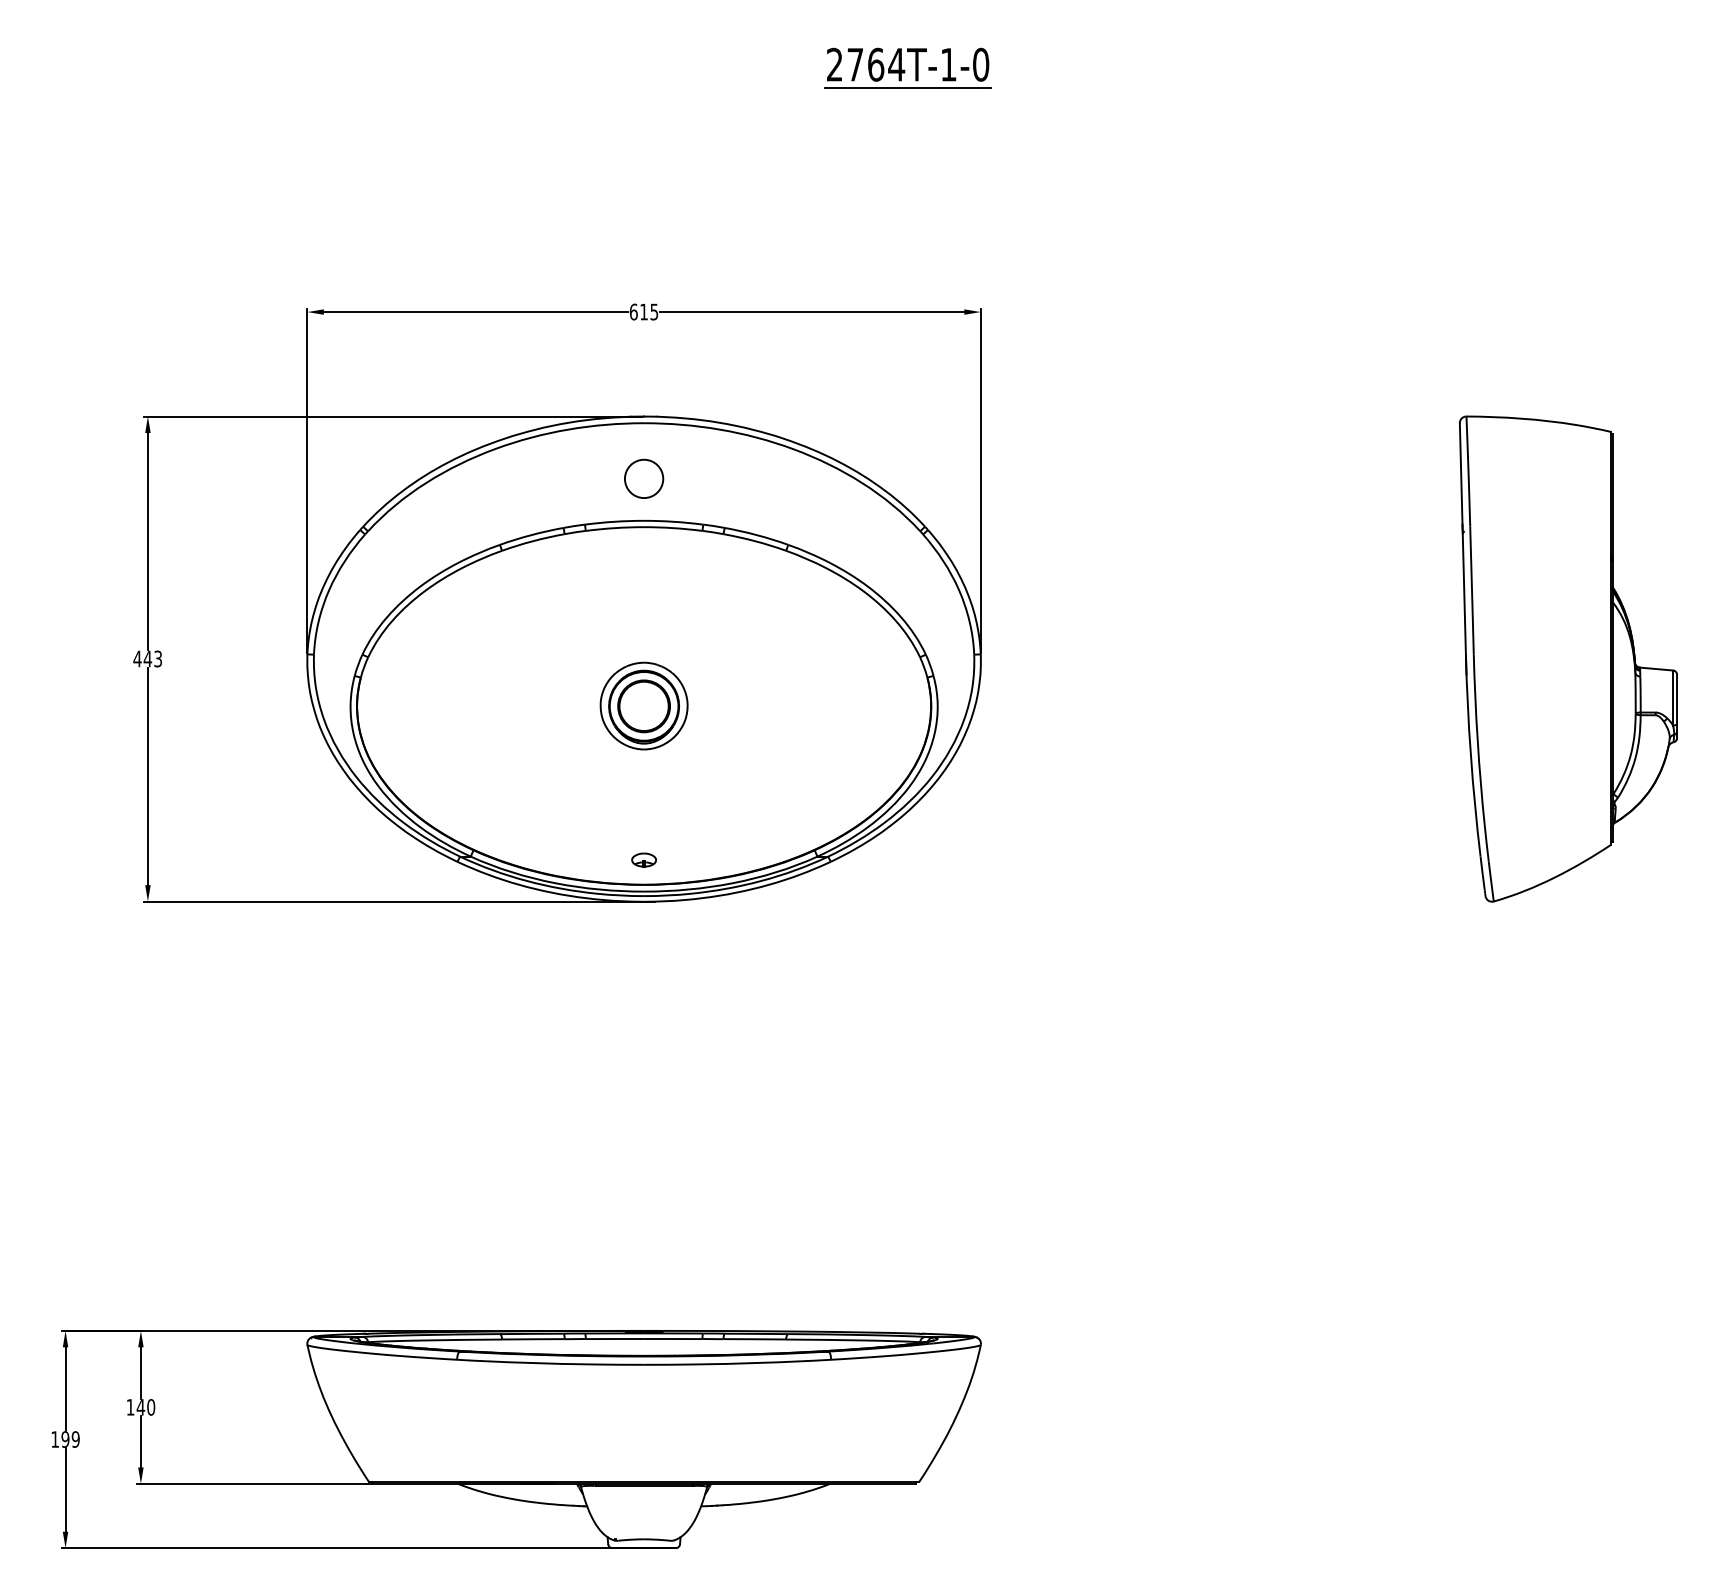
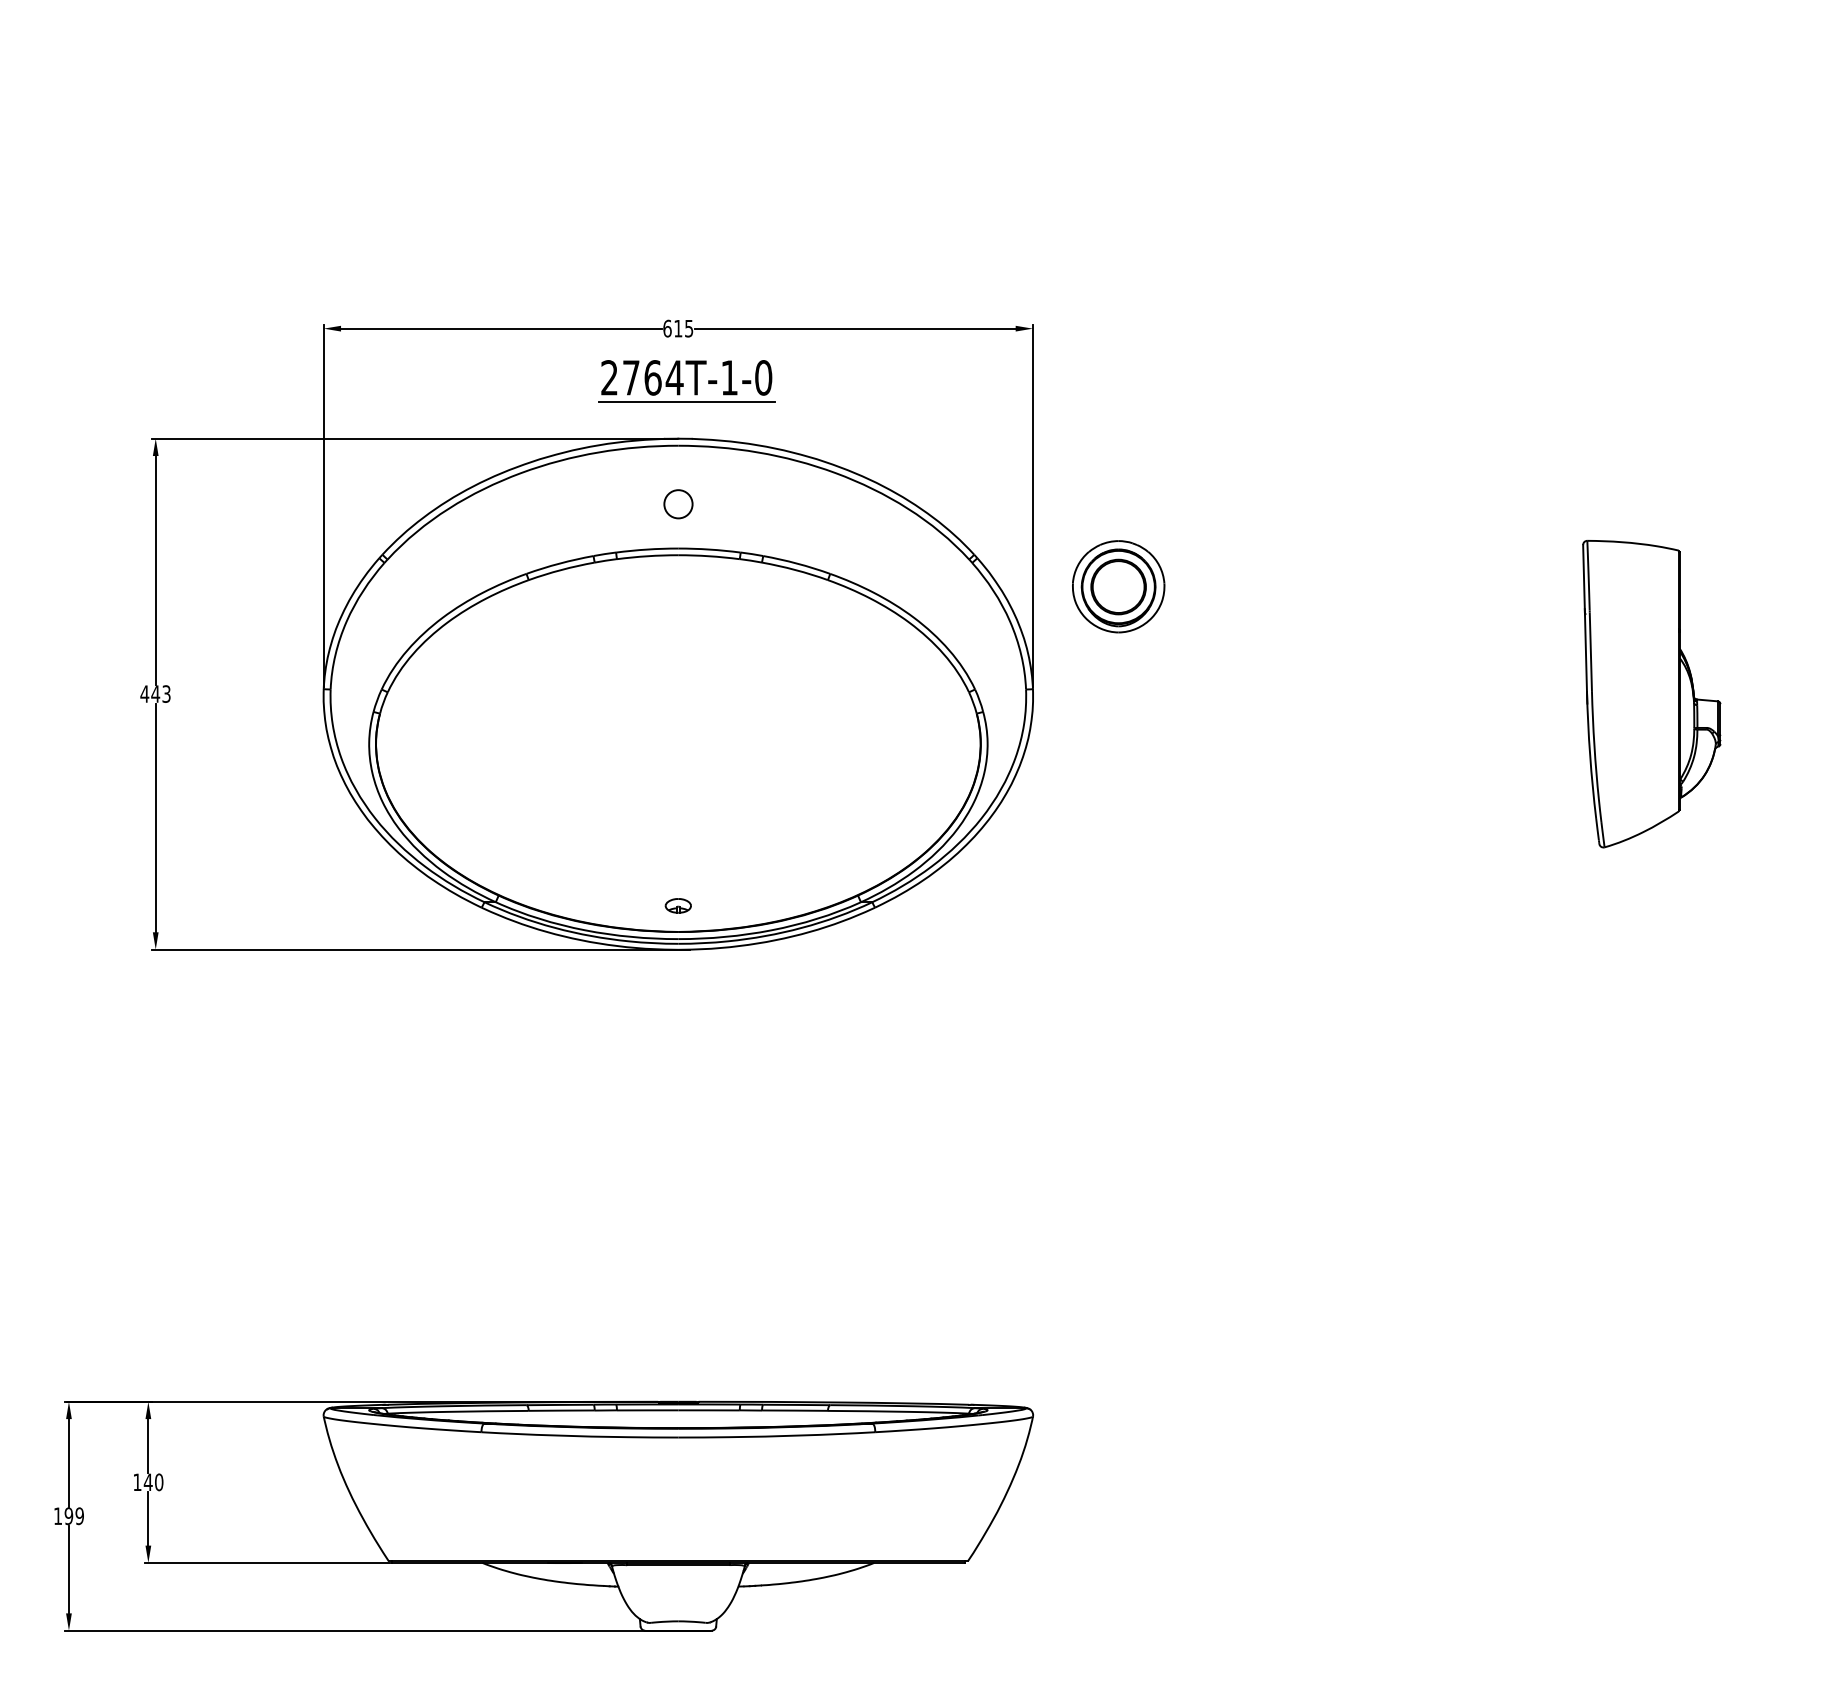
part: (907, 67) -> (686, 380), moved
circle: (644, 478) -> (678, 503), size x0.7
part: (1567, 658) -> (1650, 693), size x0.6
part: (643, 705) -> (1118, 586), moved

